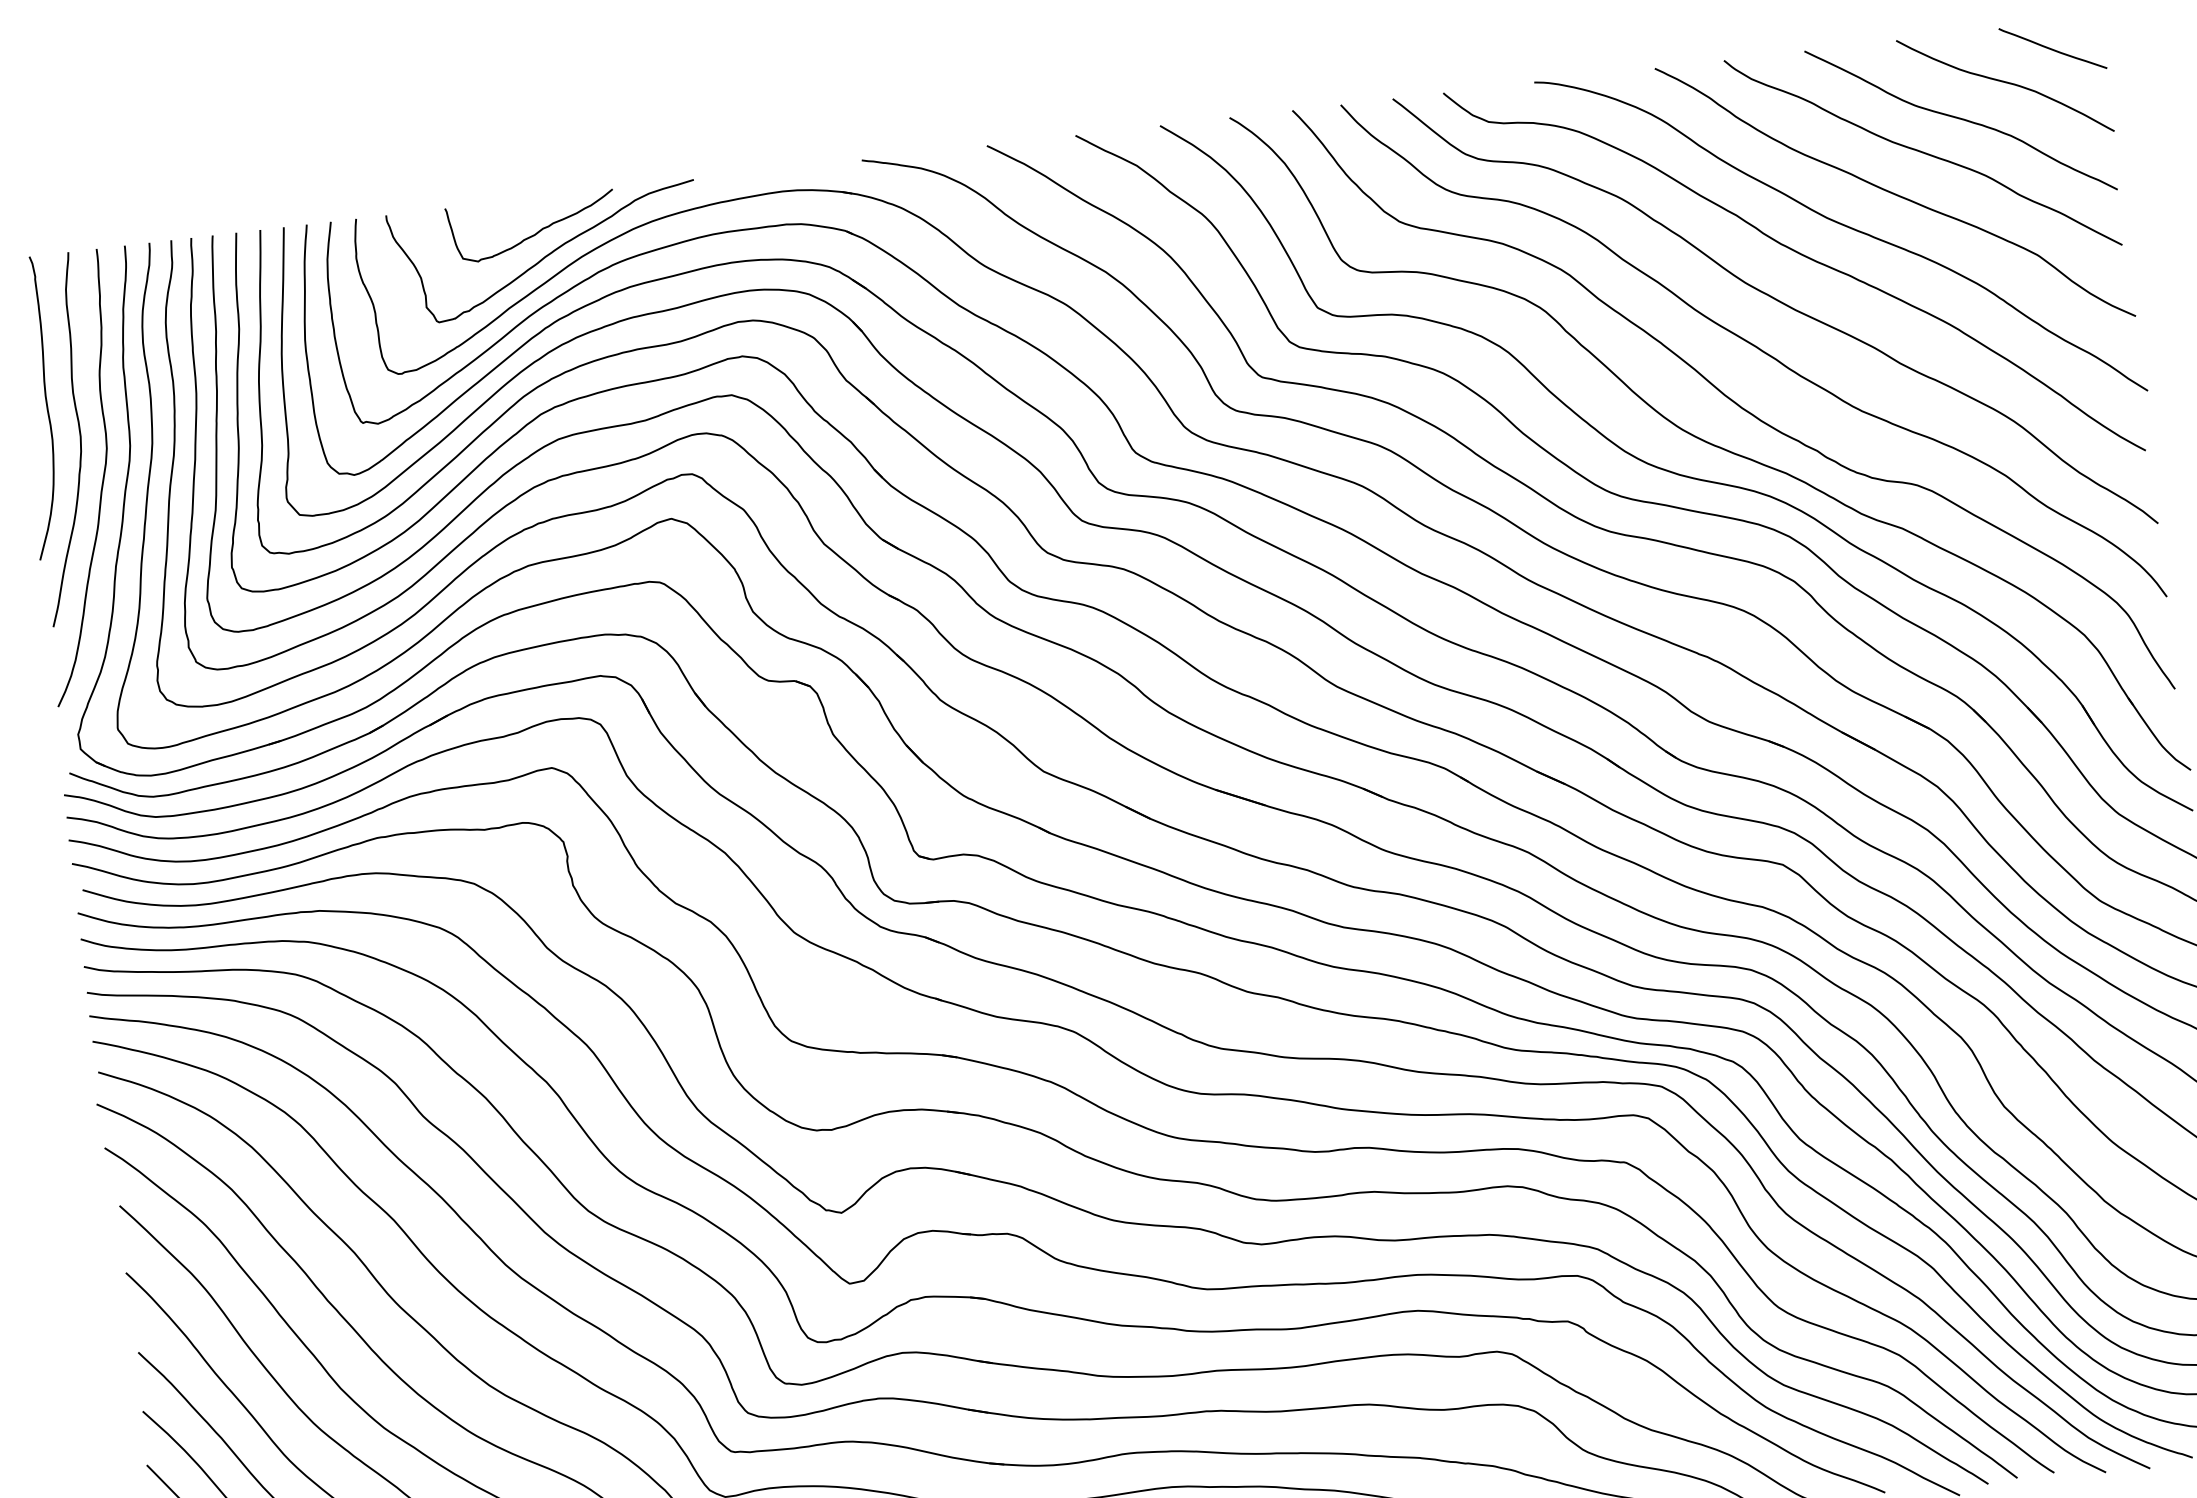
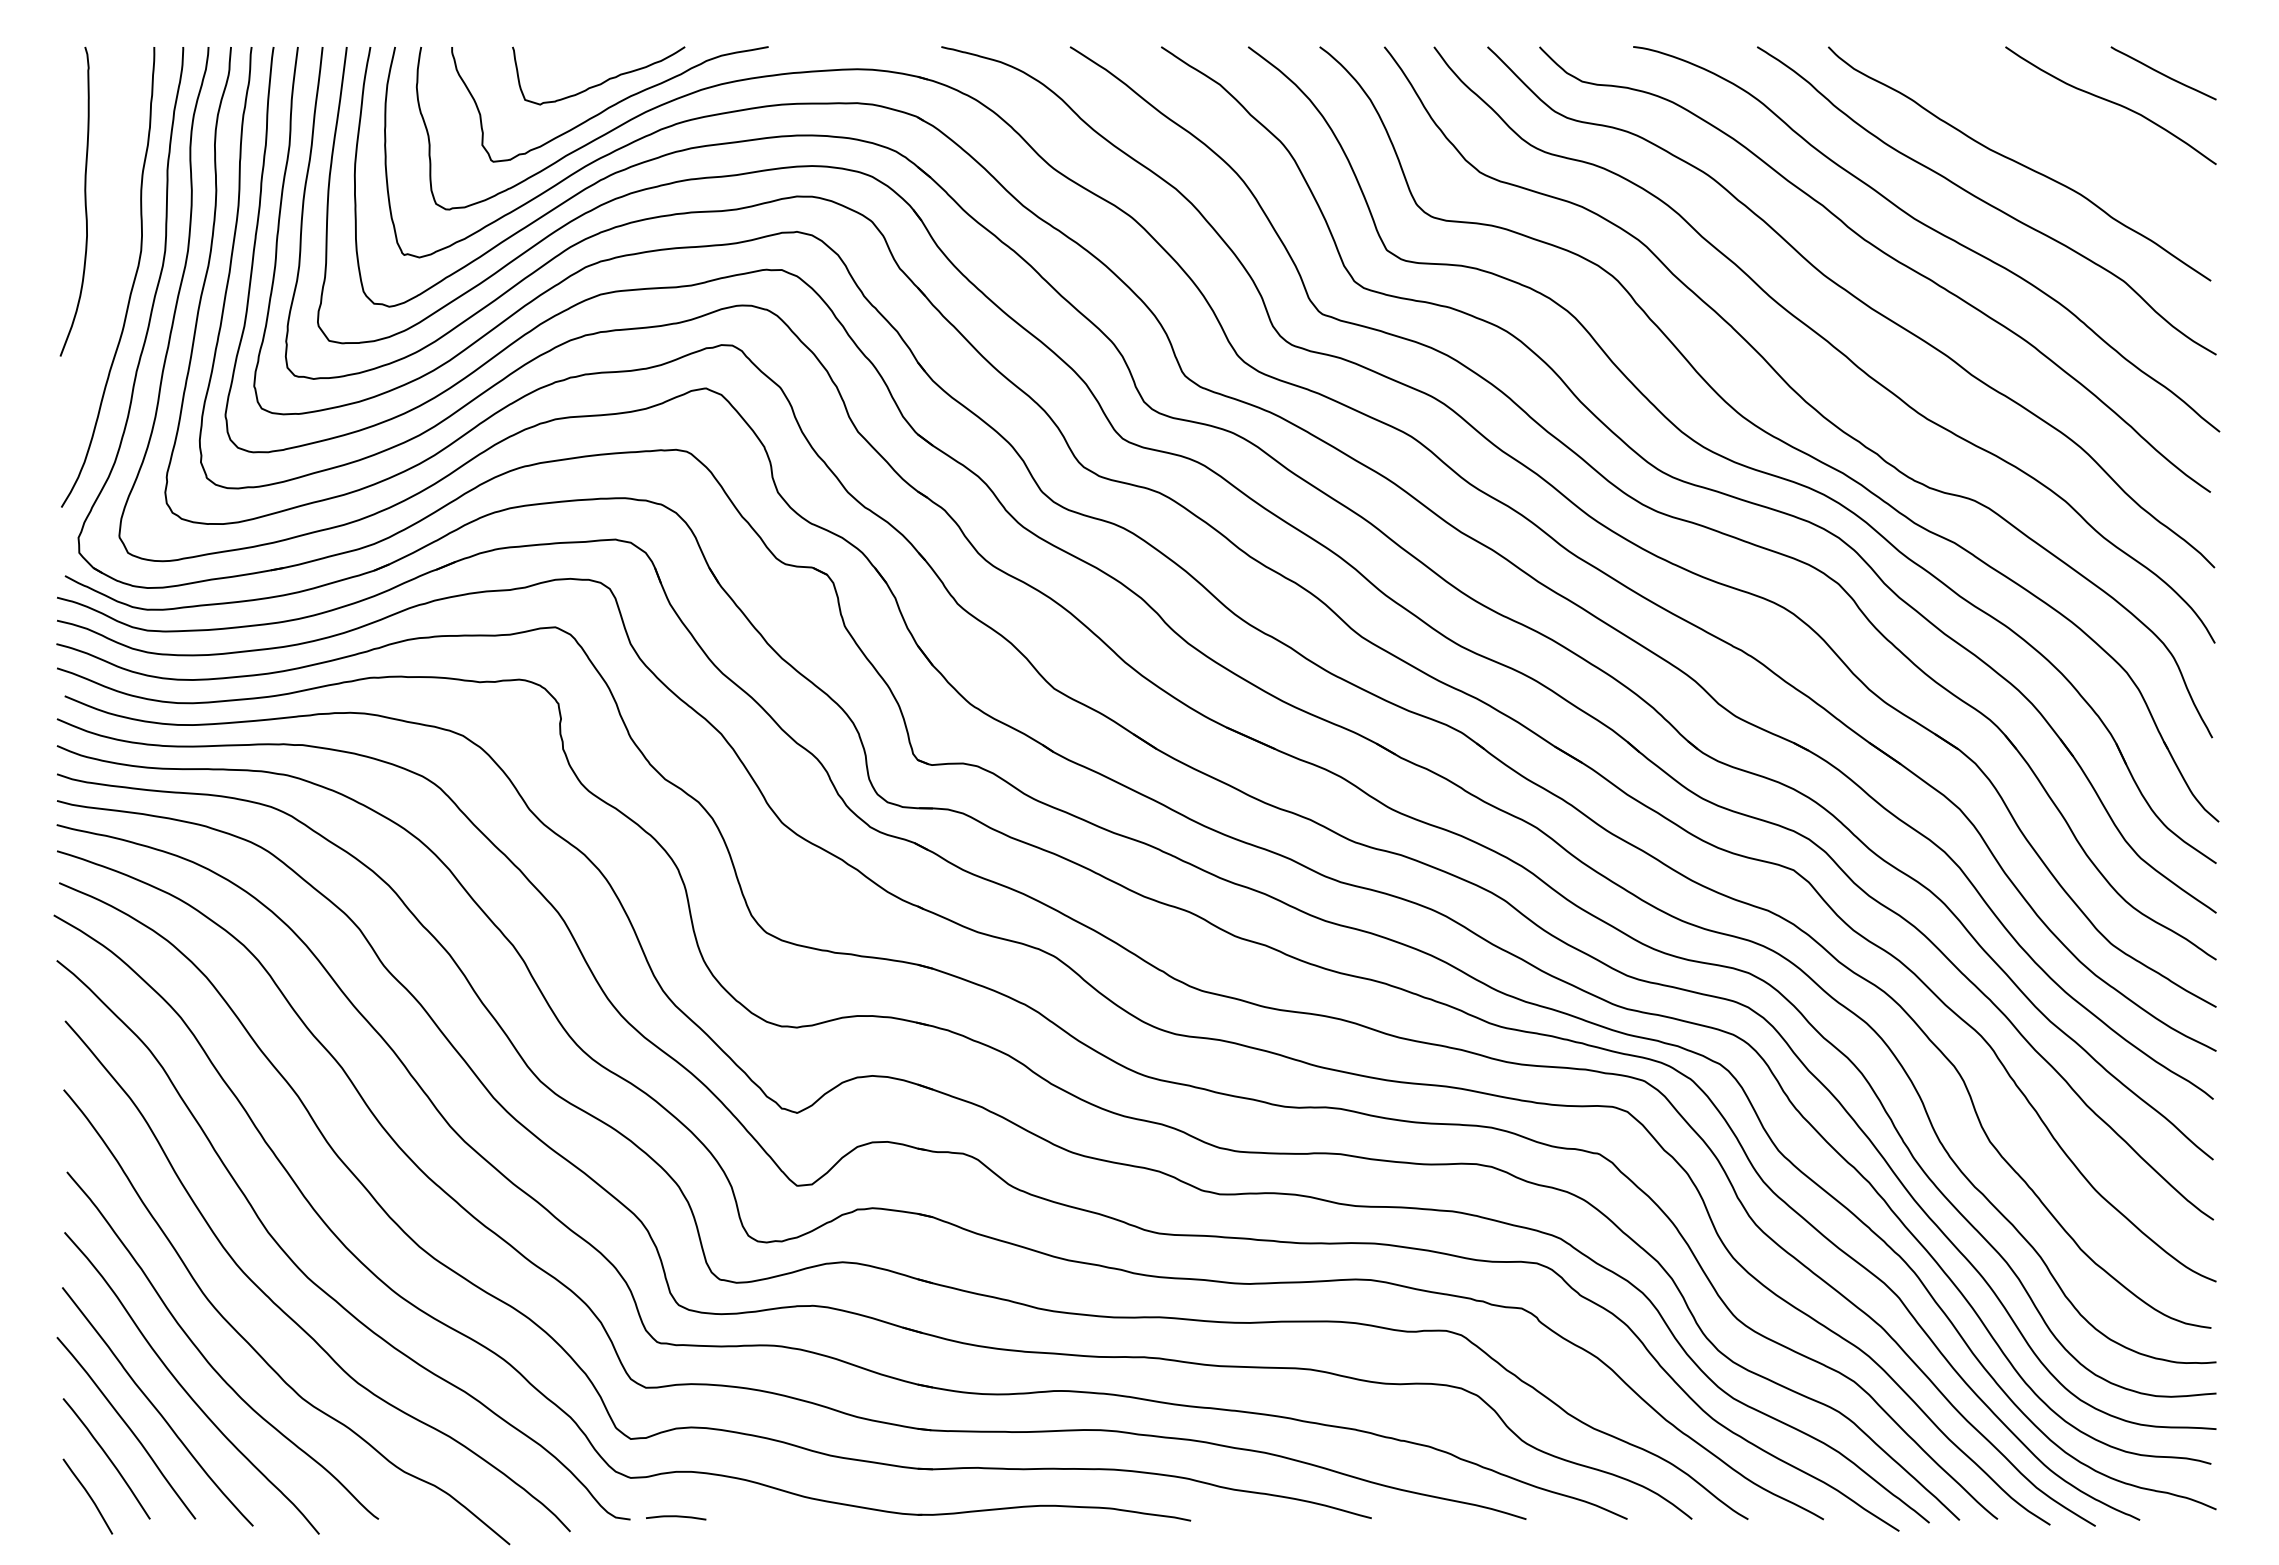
curve: (1960, 119) -> (2061, 134), removed
curve: (79, 439) -> (114, 238), removed

